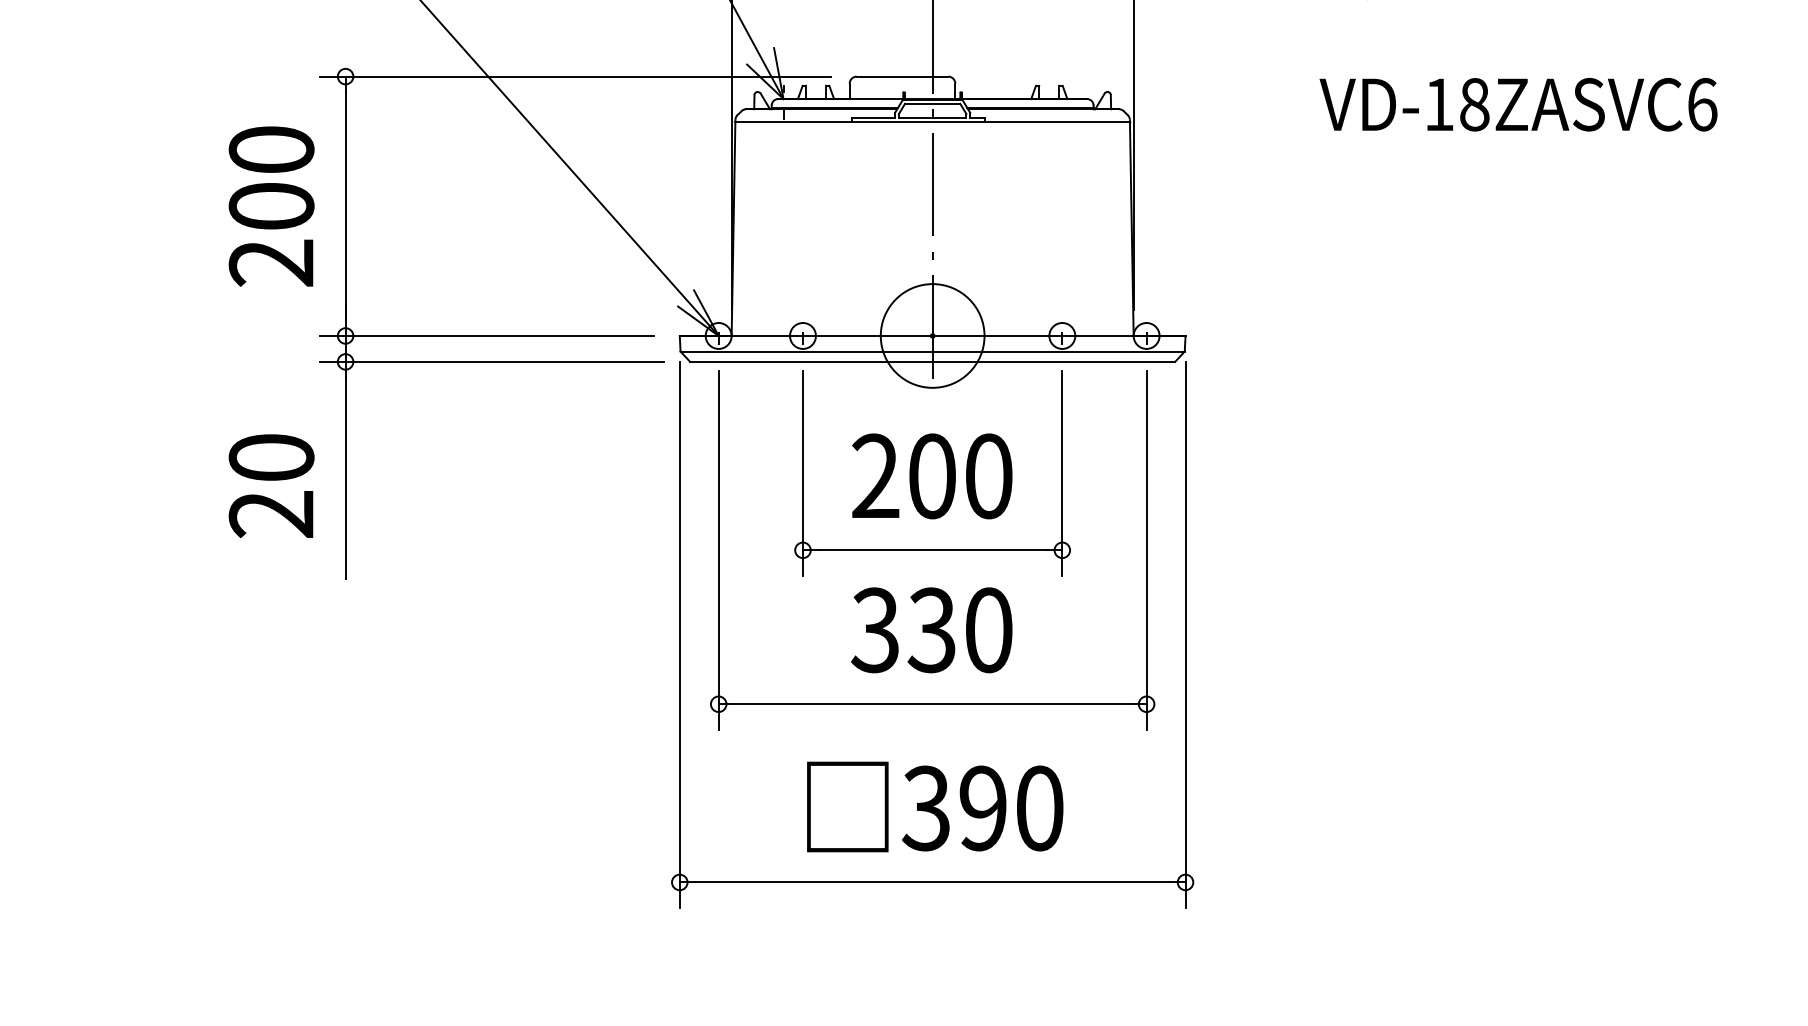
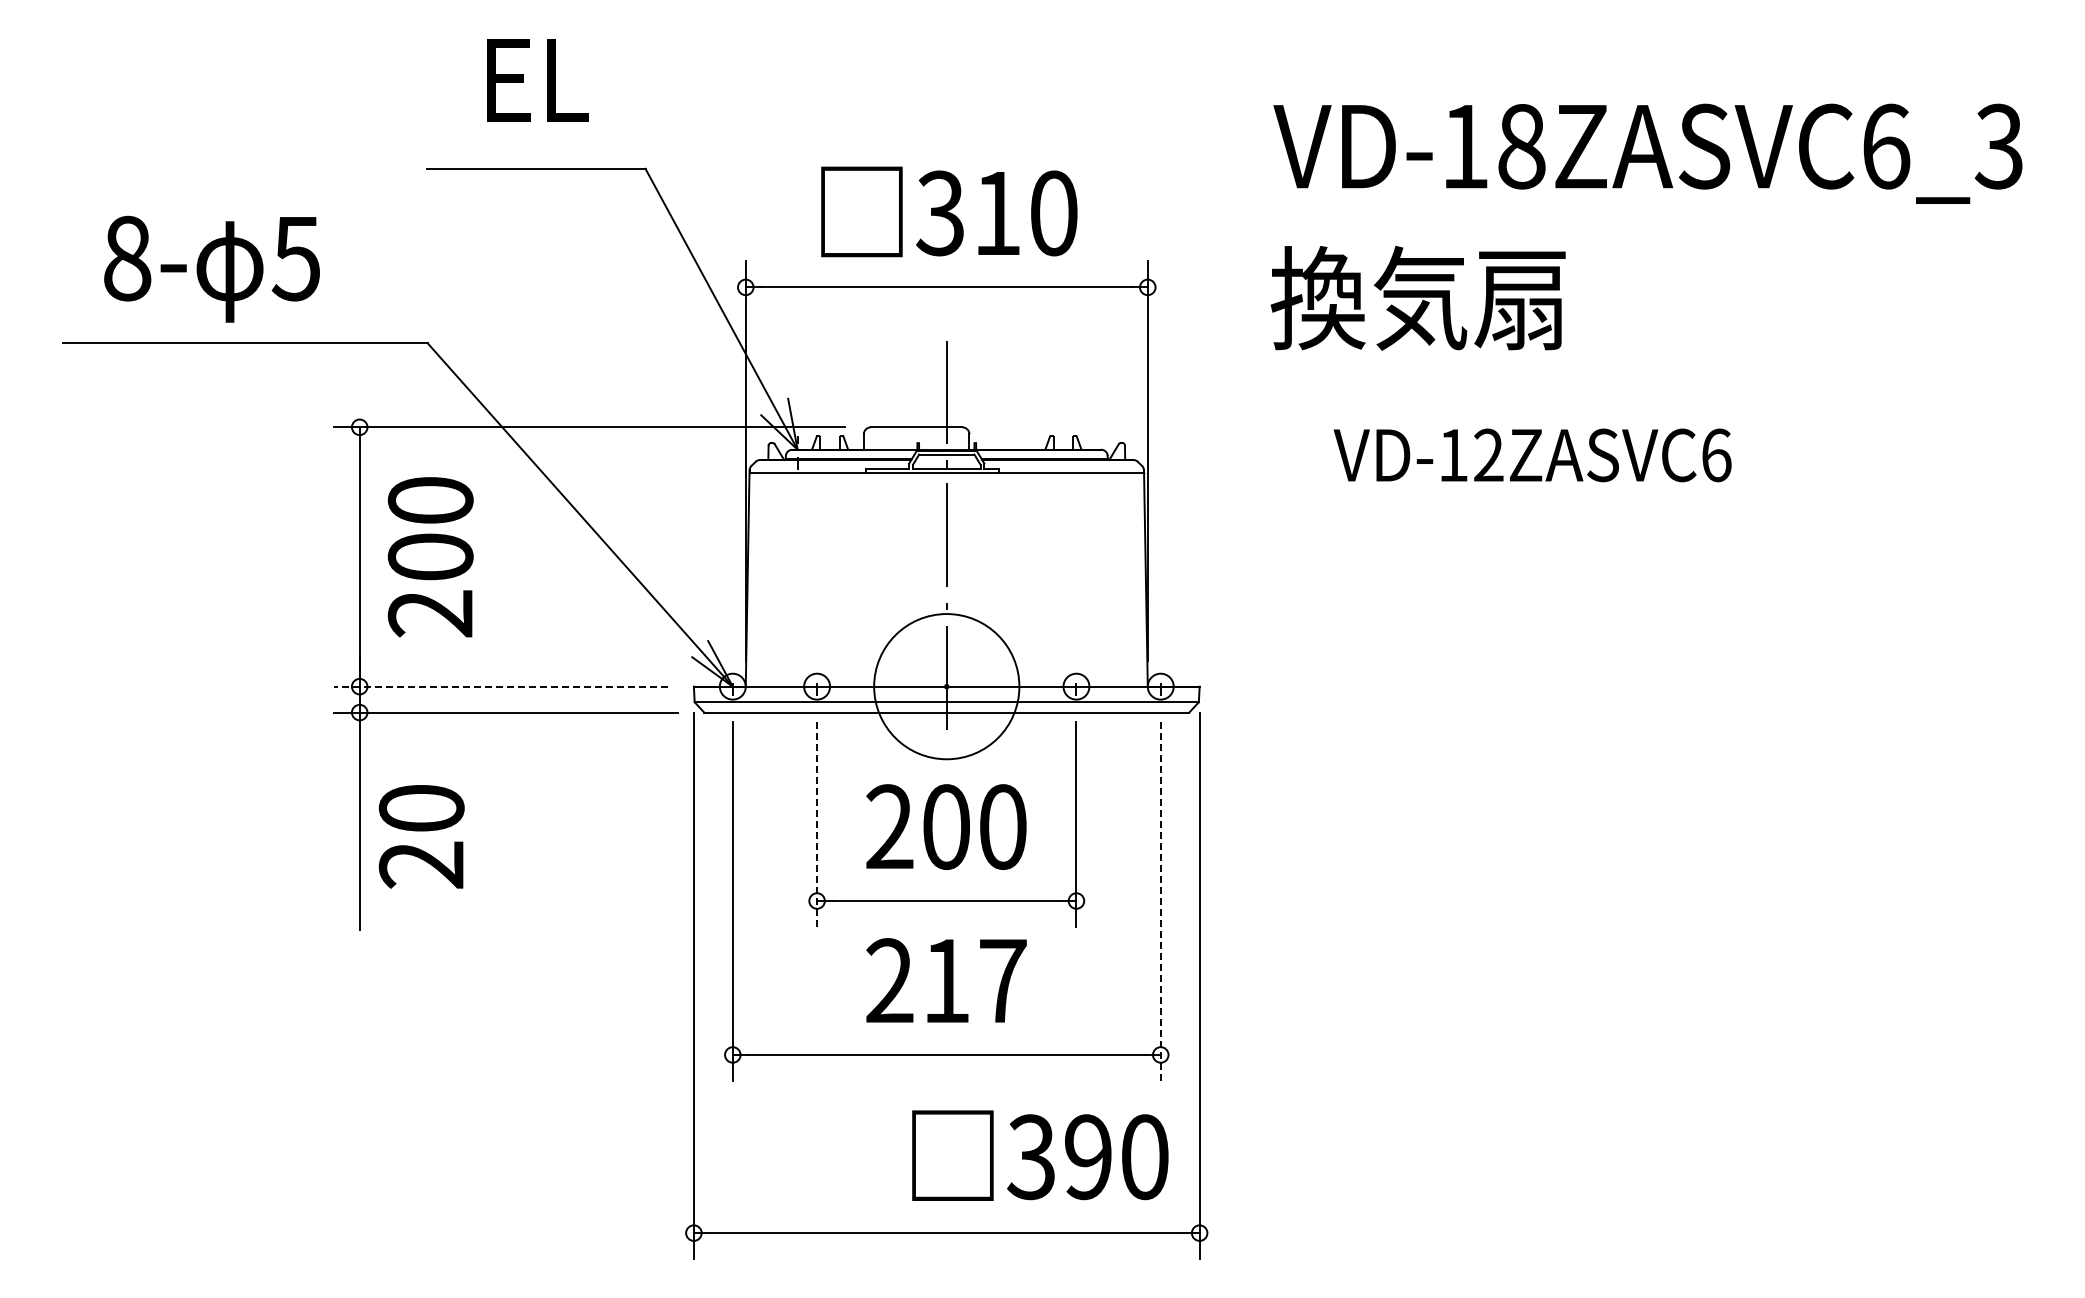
text: (1474, 104) -> (1488, 455), VD-18ZASVC6 -> VD-12ZASVC6
text: (271, 206) -> (430, 557), moved
line: (486, 335) -> (500, 686), solid -> dashed
circle: (932, 335) -> (946, 686), size x1.4
line: (803, 474) -> (817, 825), solid -> dashed
text: (271, 485) -> (421, 836), moved
line: (1146, 550) -> (1160, 901), solid -> dashed
text: (931, 629) -> (945, 980), 330 -> 217
text: (935, 806) -> (1040, 1155), moved

